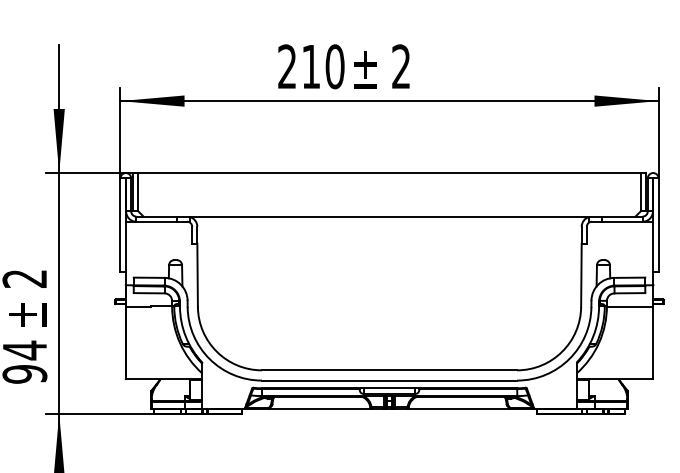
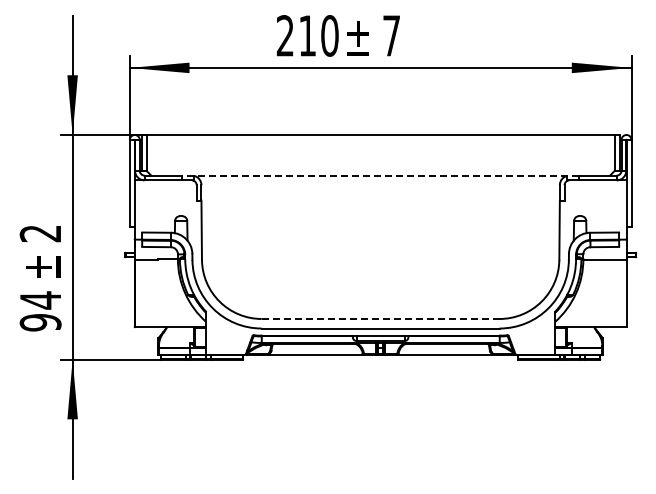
text: (401, 66) -> (391, 35), 2 -> 7
line: (389, 216) -> (380, 175), solid -> dashed
line: (389, 369) -> (380, 318), solid -> dashed

